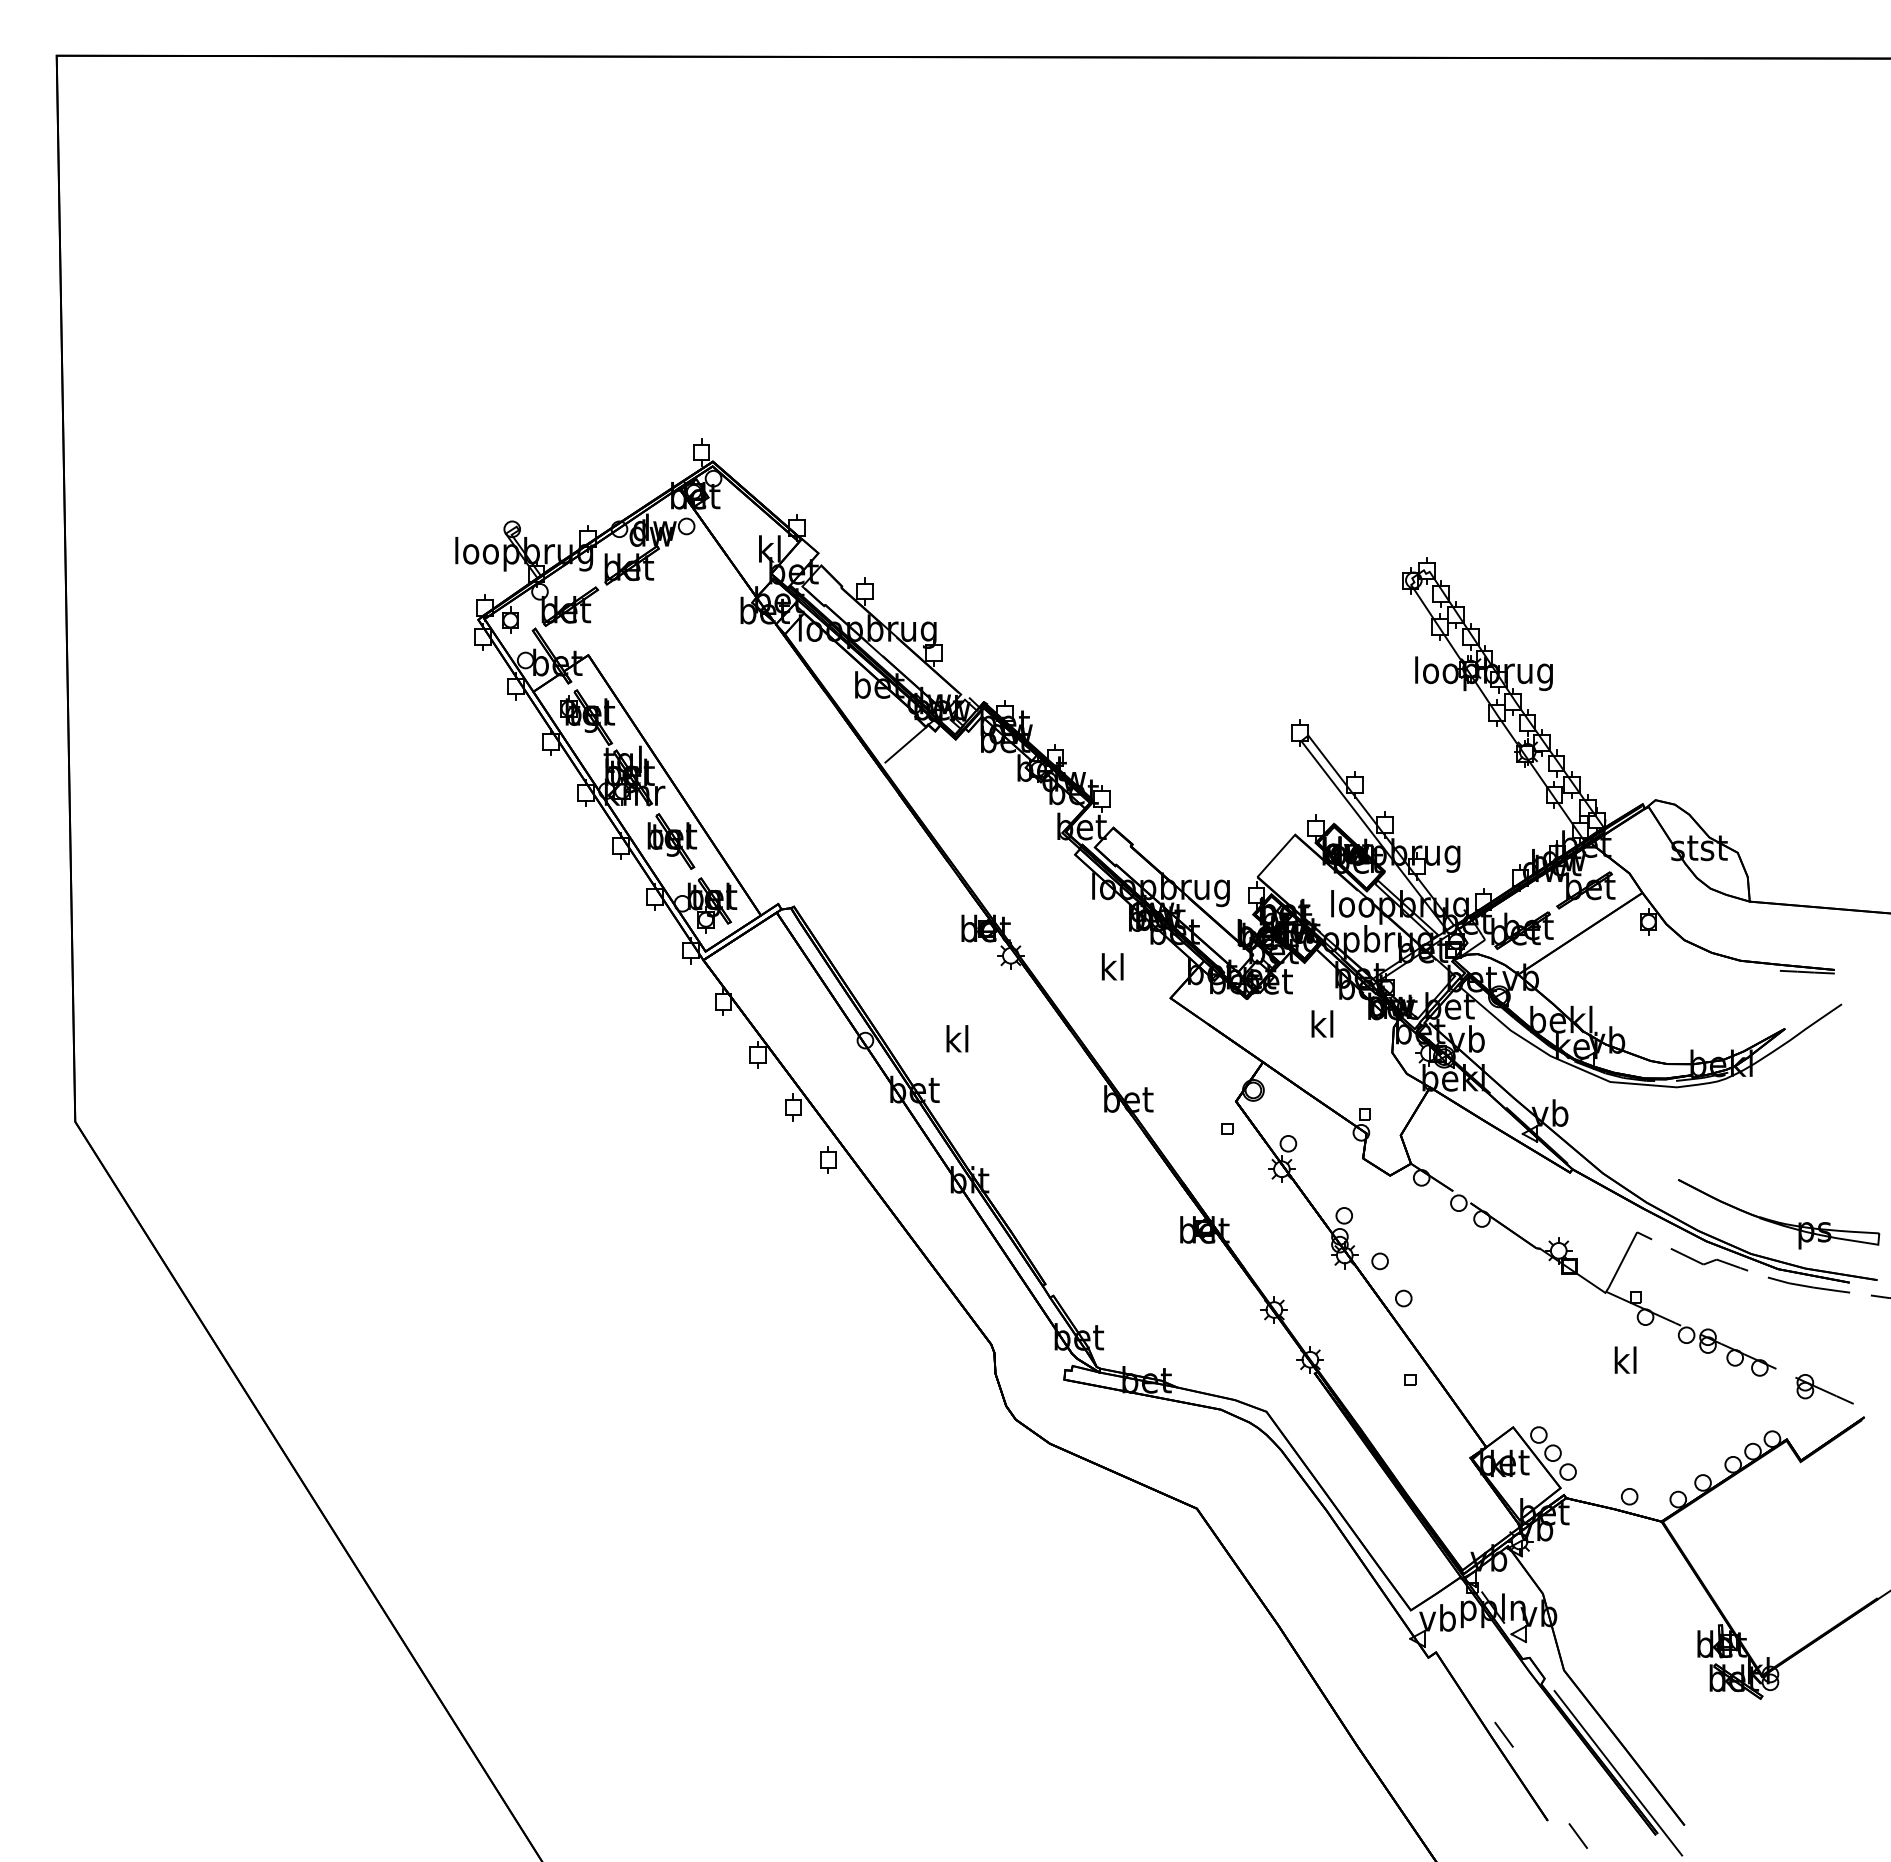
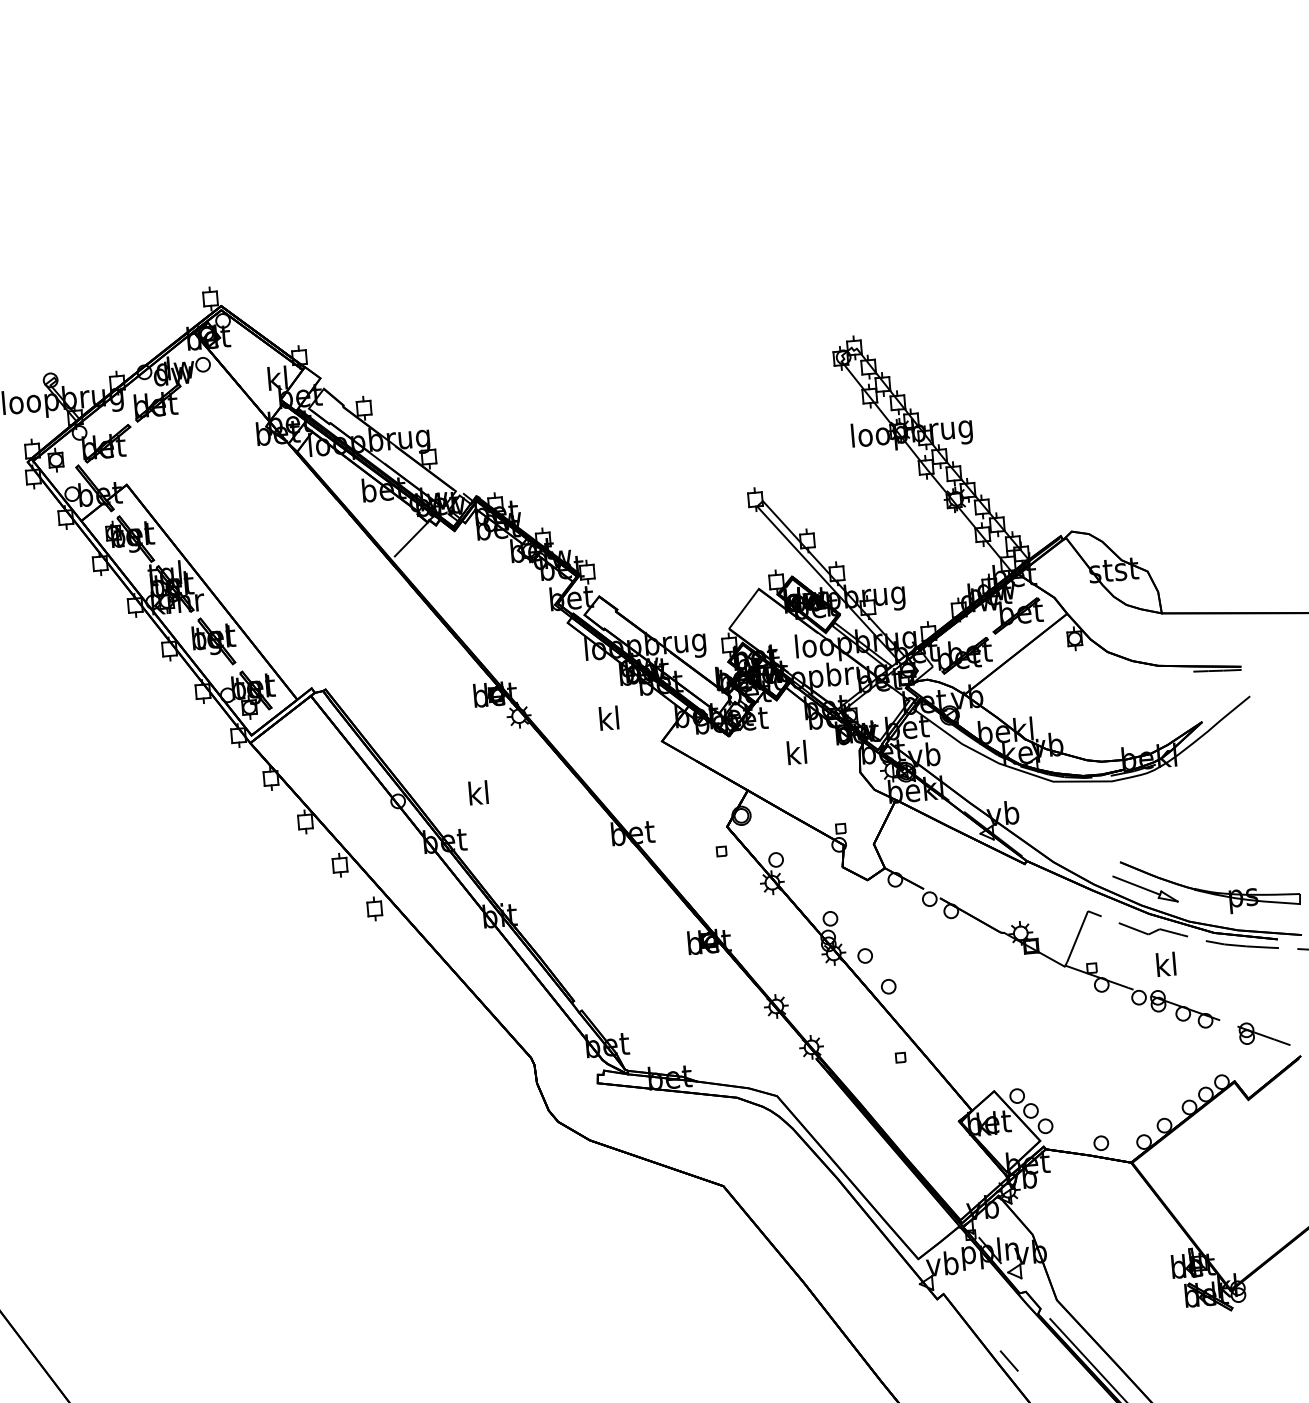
part: (1704, 1212) -> (1145, 888), added
text: (1625, 1359) -> (1166, 963), moved

